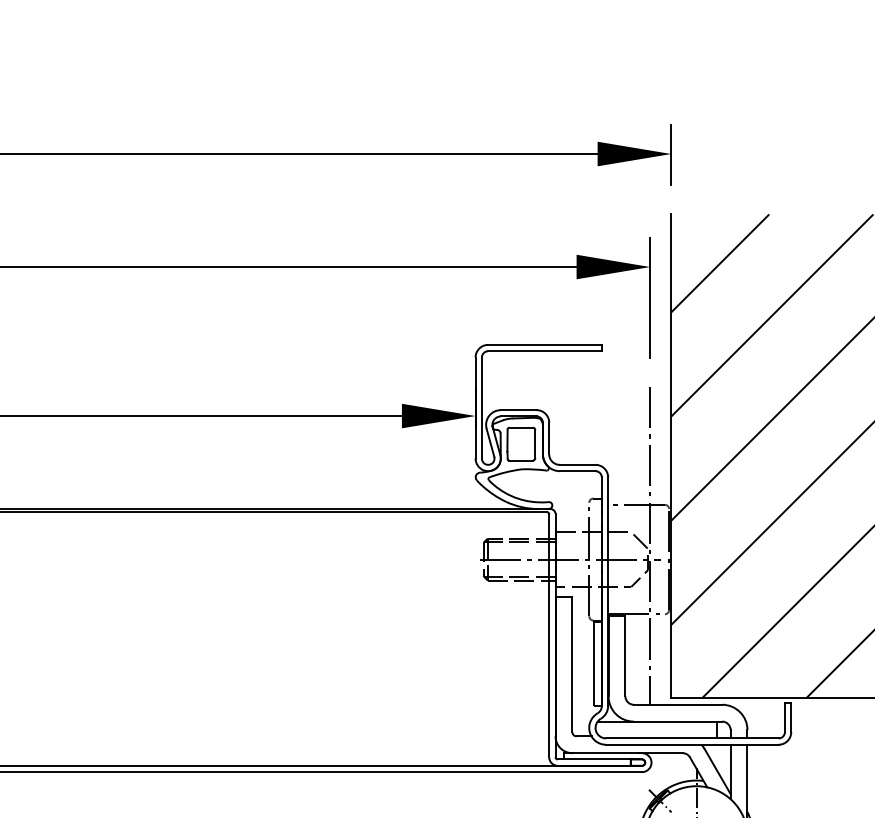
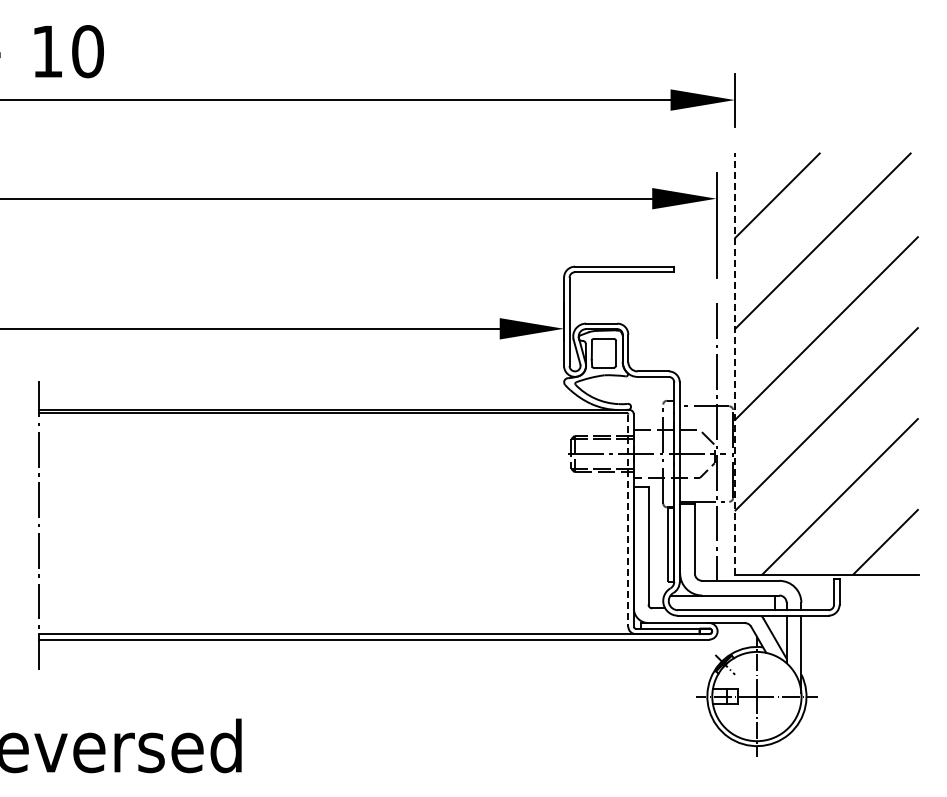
line: (670, 455) -> (734, 363), solid -> dashed
line: (549, 636) -> (628, 521), solid -> dashed

